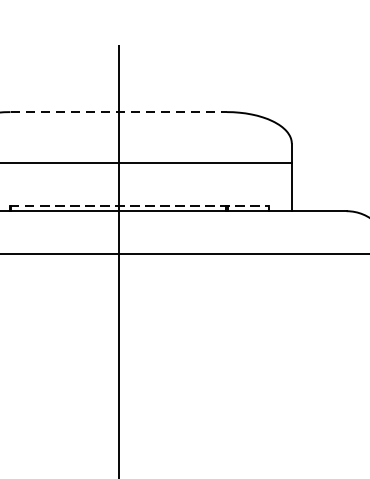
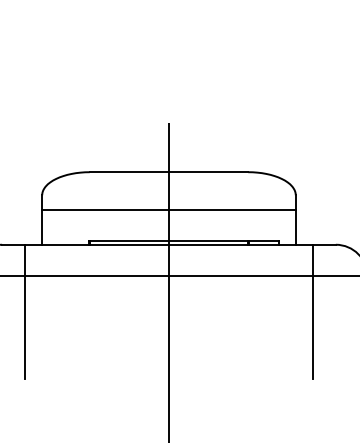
line: (119, 112) -> (169, 172), dashed -> solid
line: (139, 205) -> (184, 240), dashed -> solid
line: (316, 302) -> (313, 311), added

